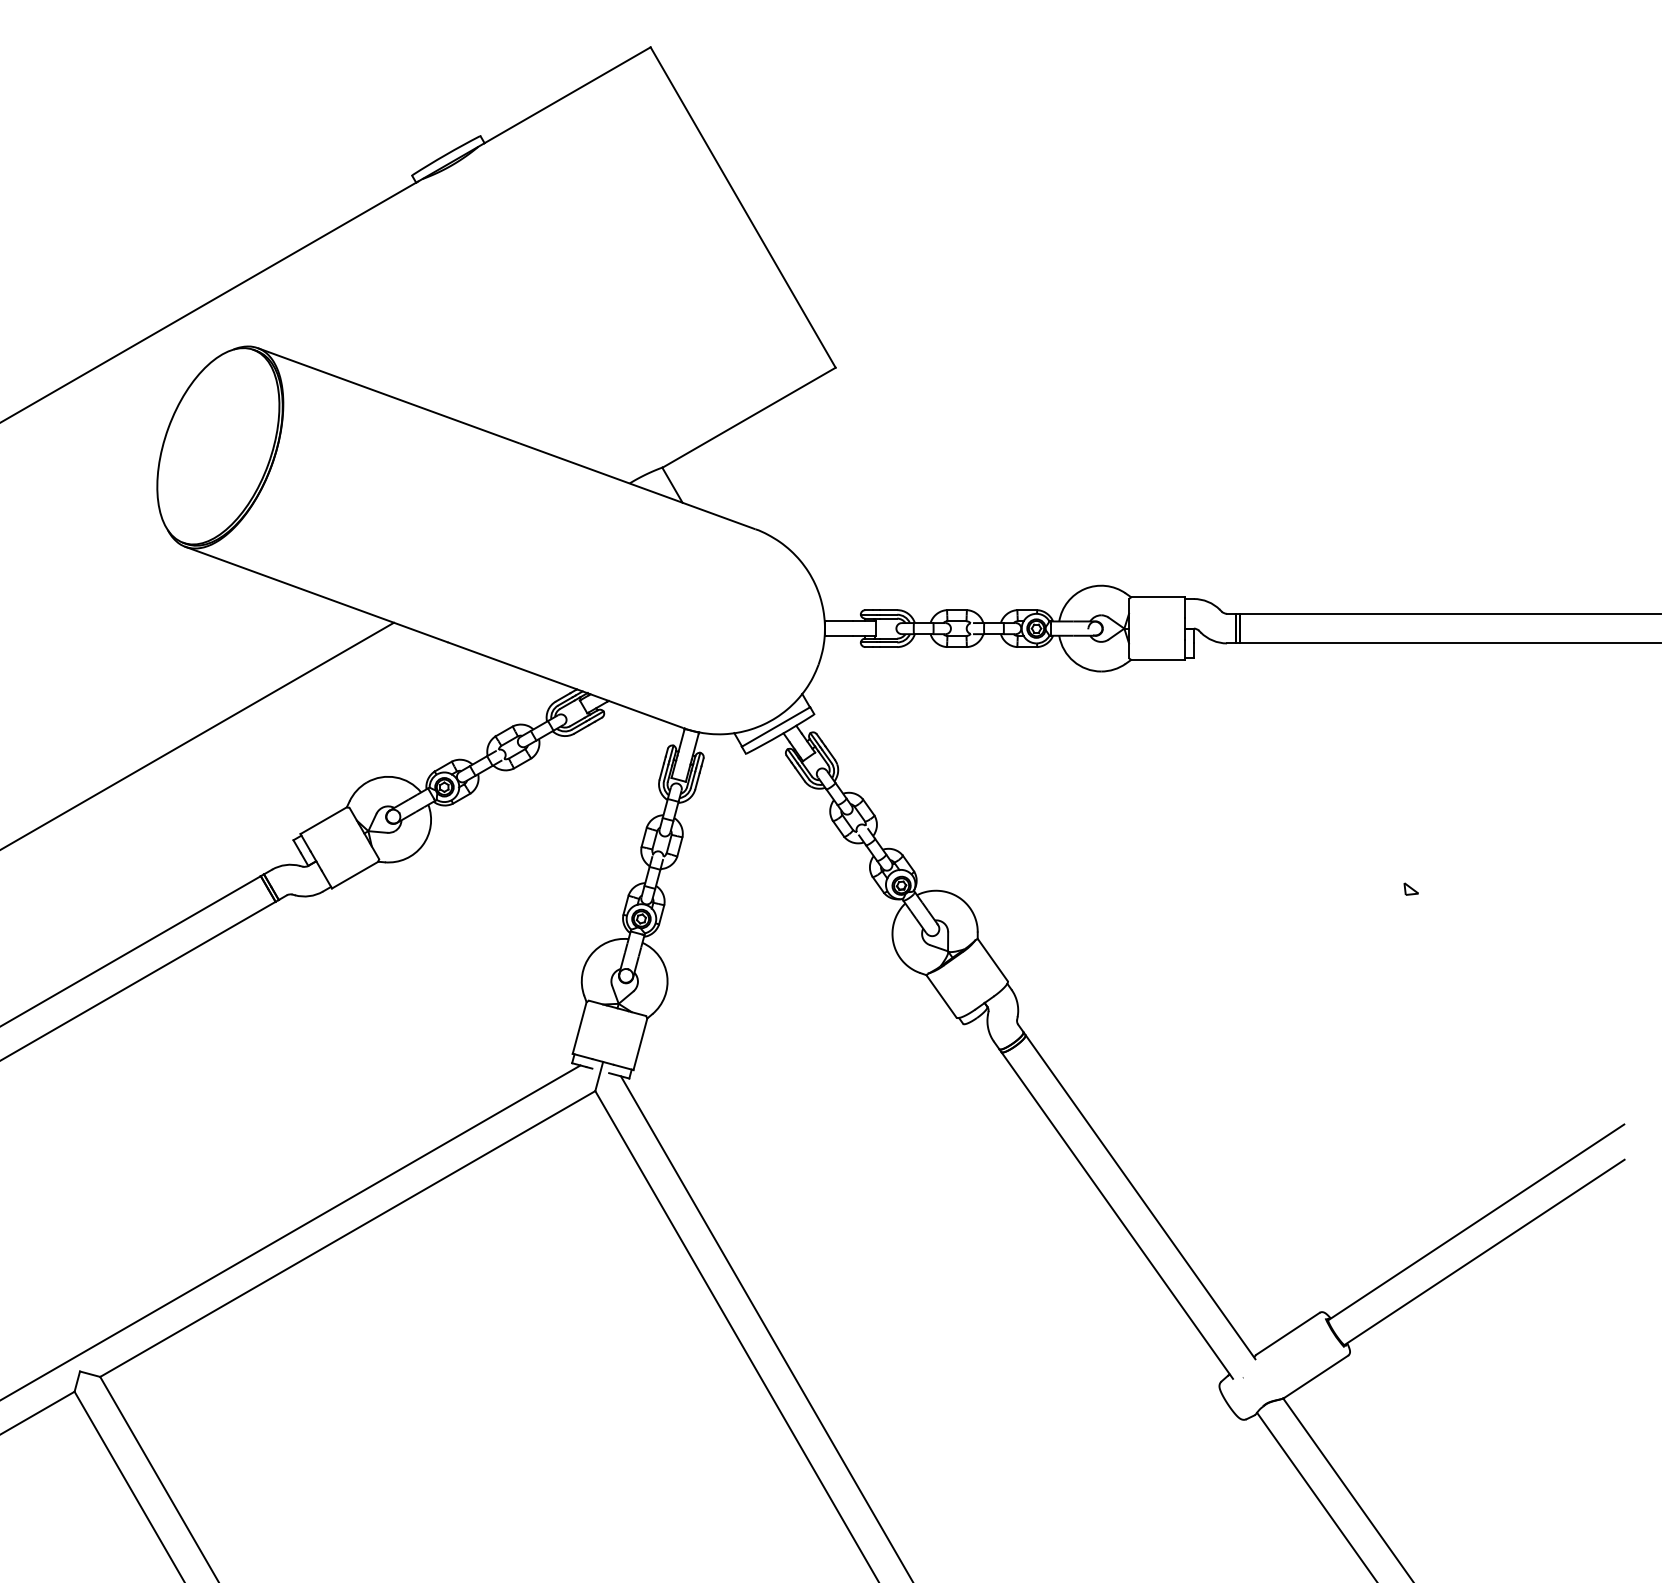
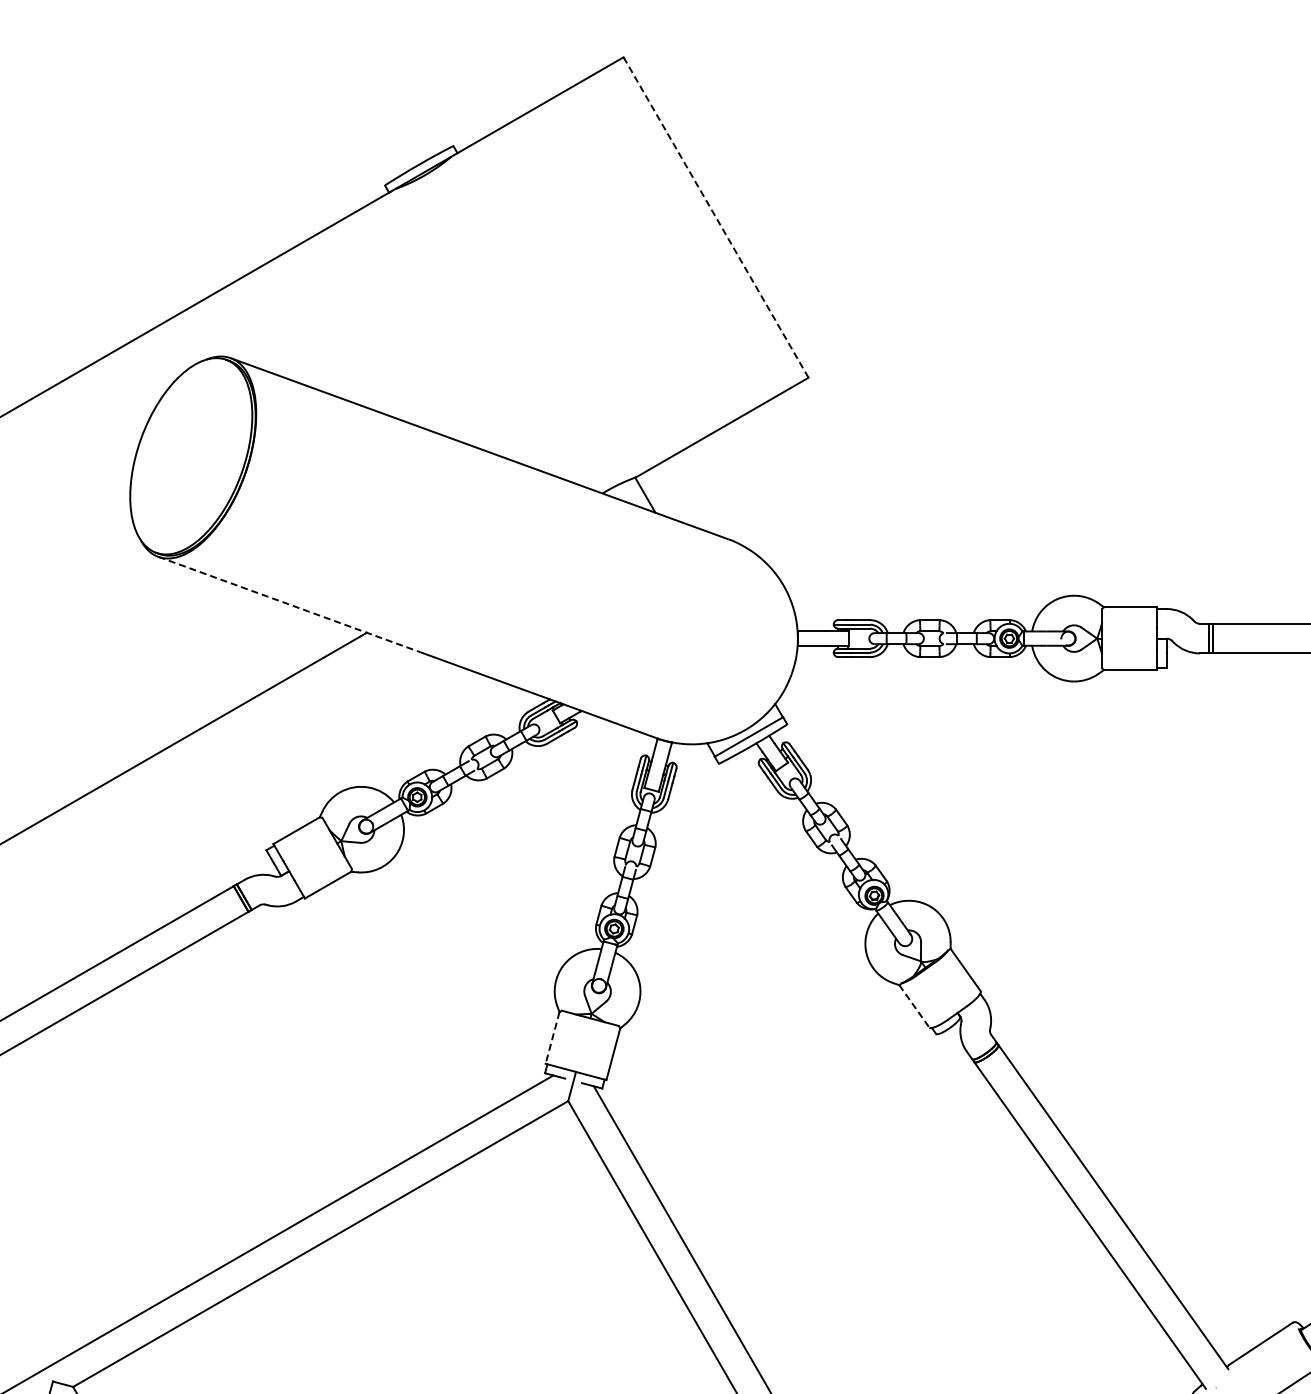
line: (742, 207) -> (715, 217), solid -> dashed
line: (317, 594) -> (290, 604), solid -> dashed
line: (941, 996) -> (914, 1006), solid -> dashed
line: (579, 1027) -> (552, 1037), solid -> dashed

